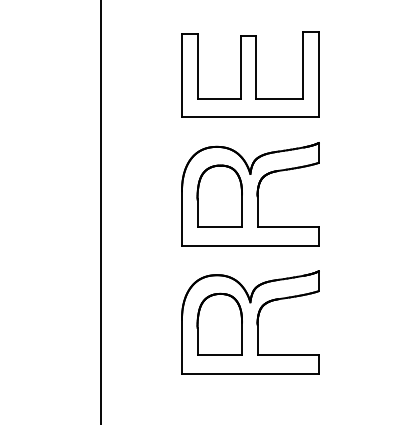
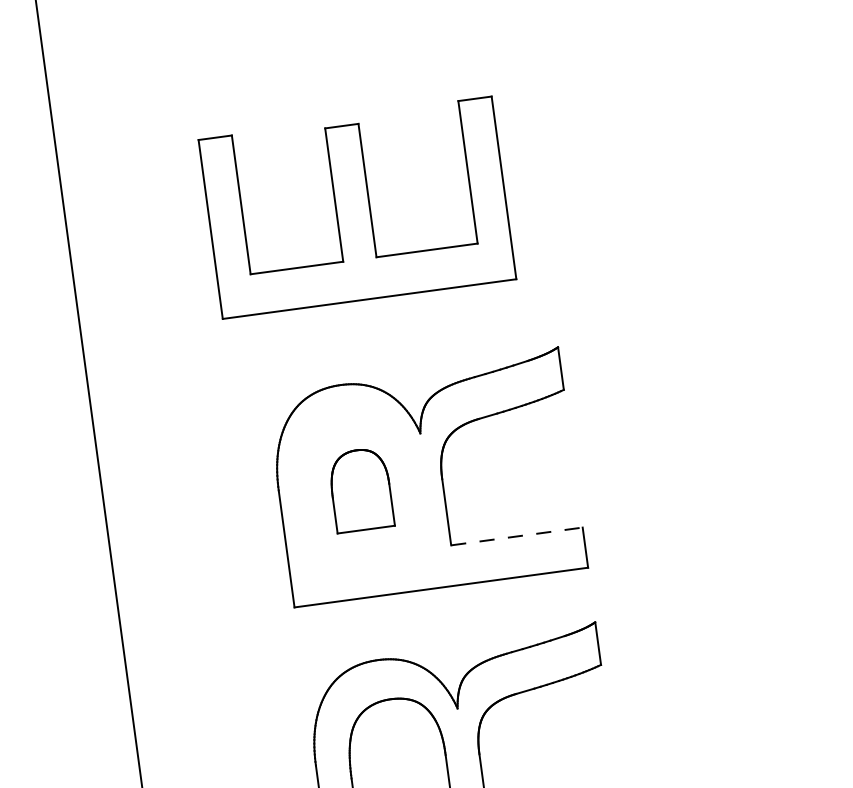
part: (250, 74) -> (357, 207), moved
part: (219, 195) -> (360, 488), size x0.6
line: (288, 227) -> (517, 537), solid -> dashed

